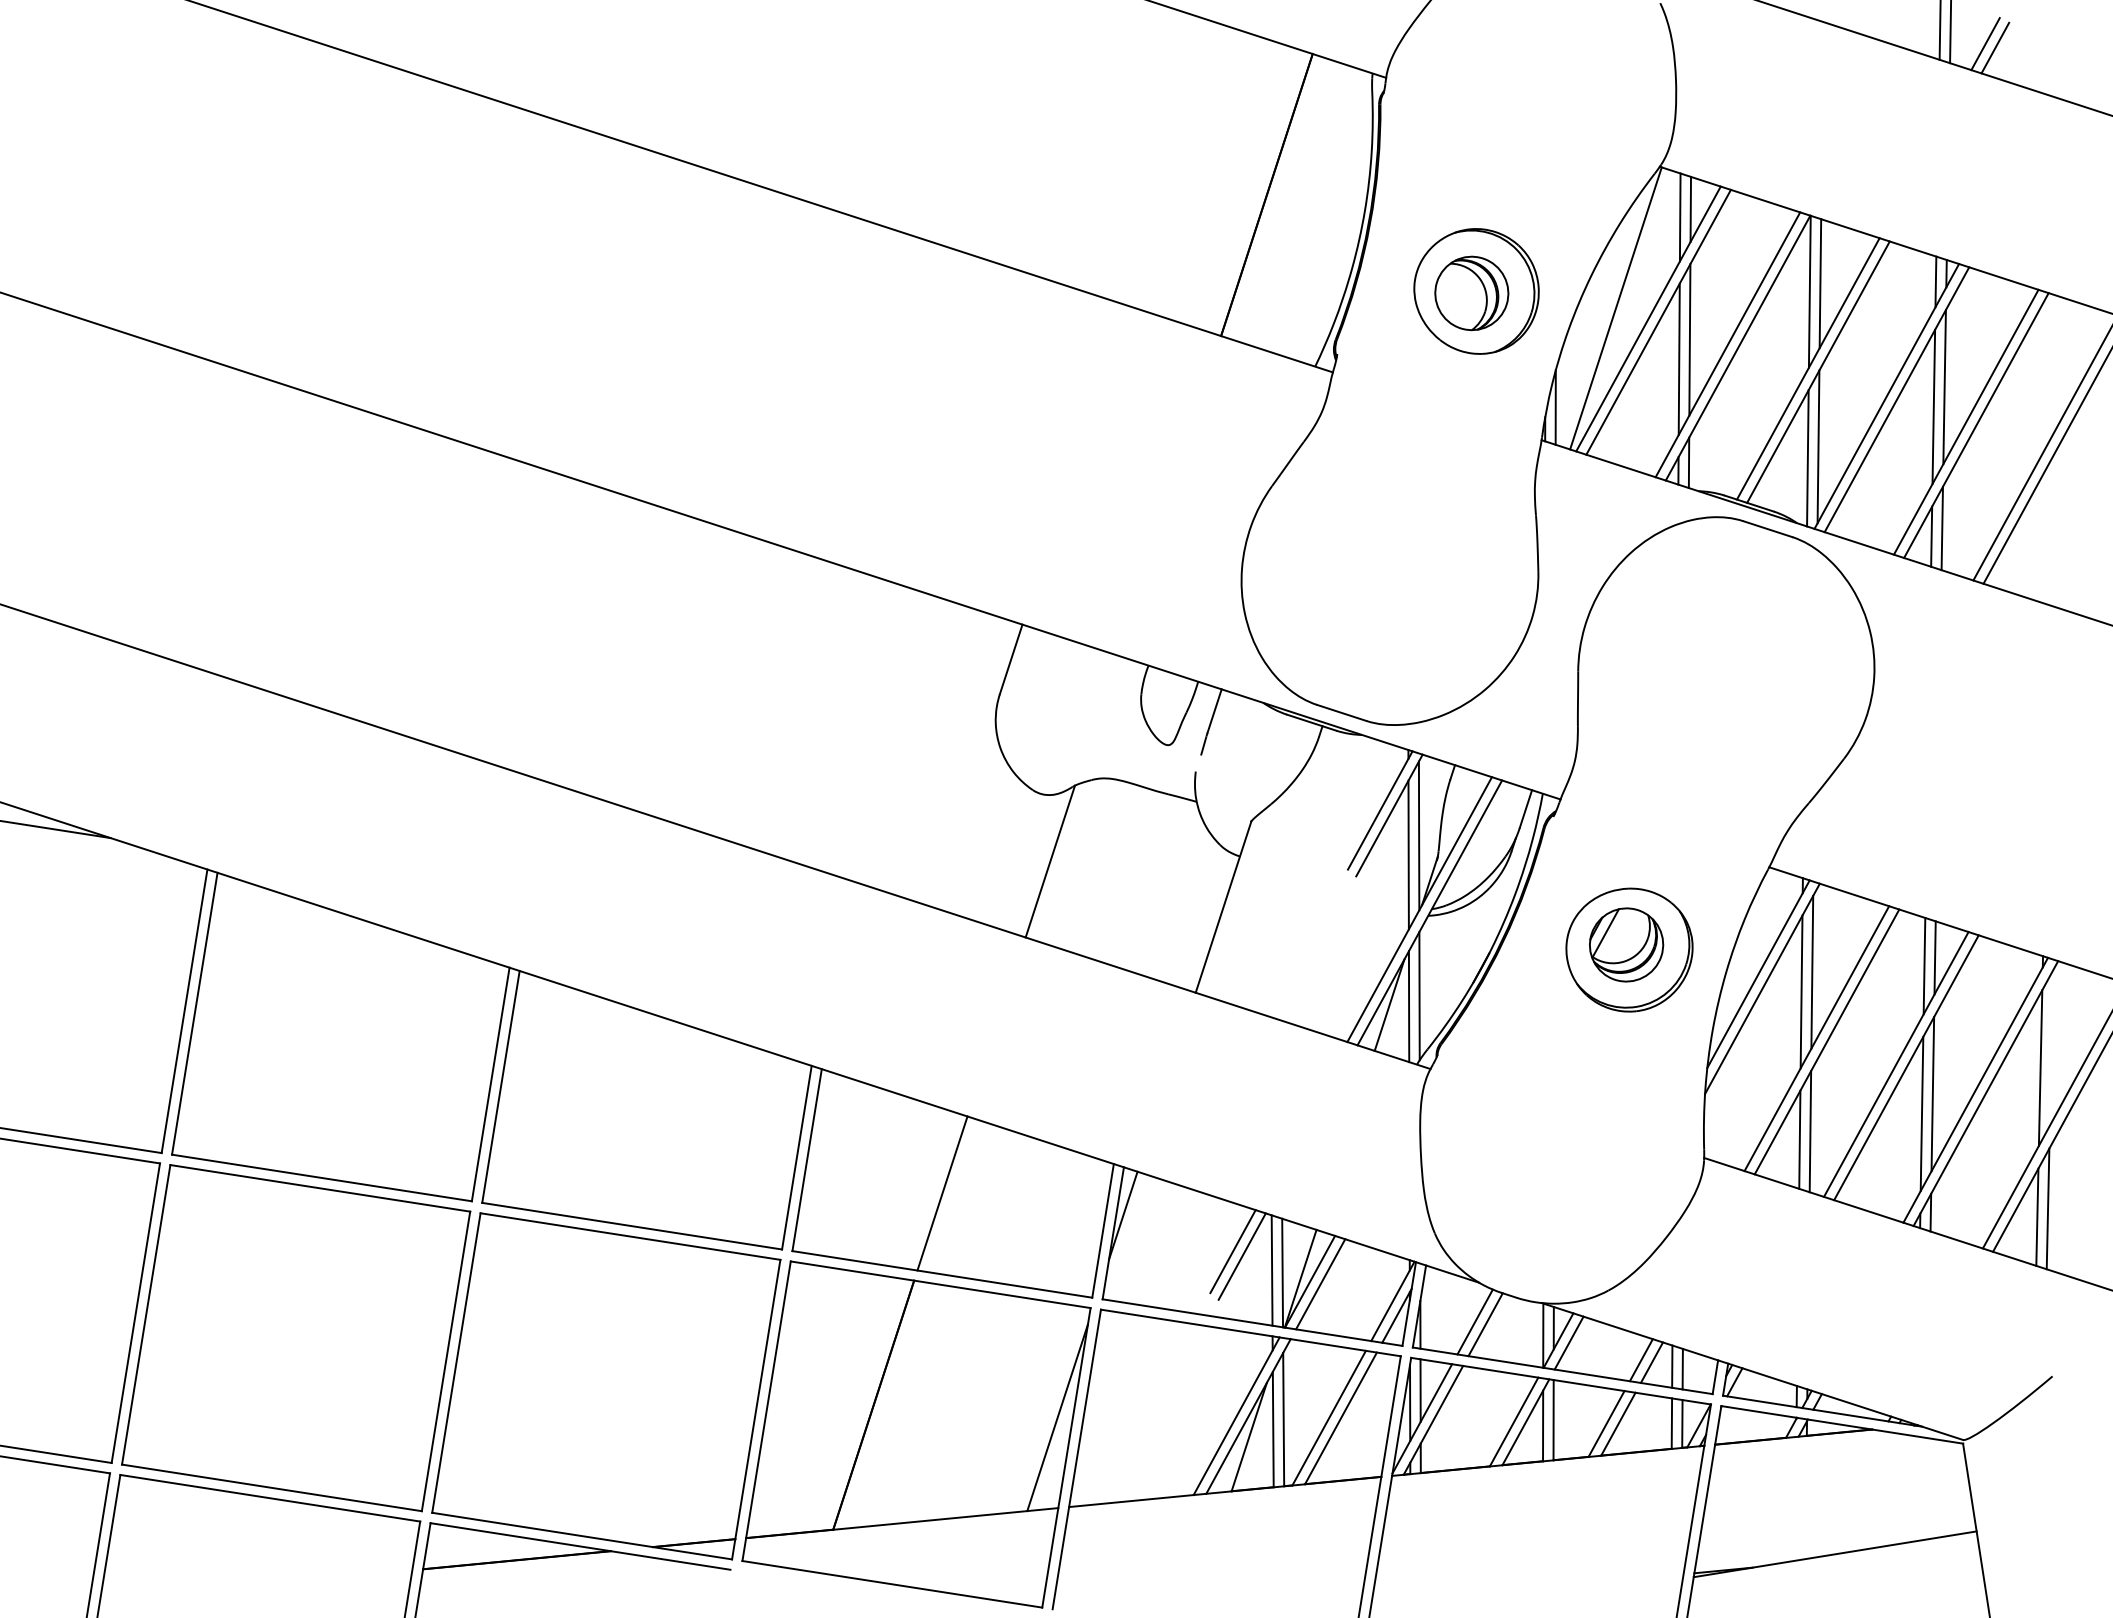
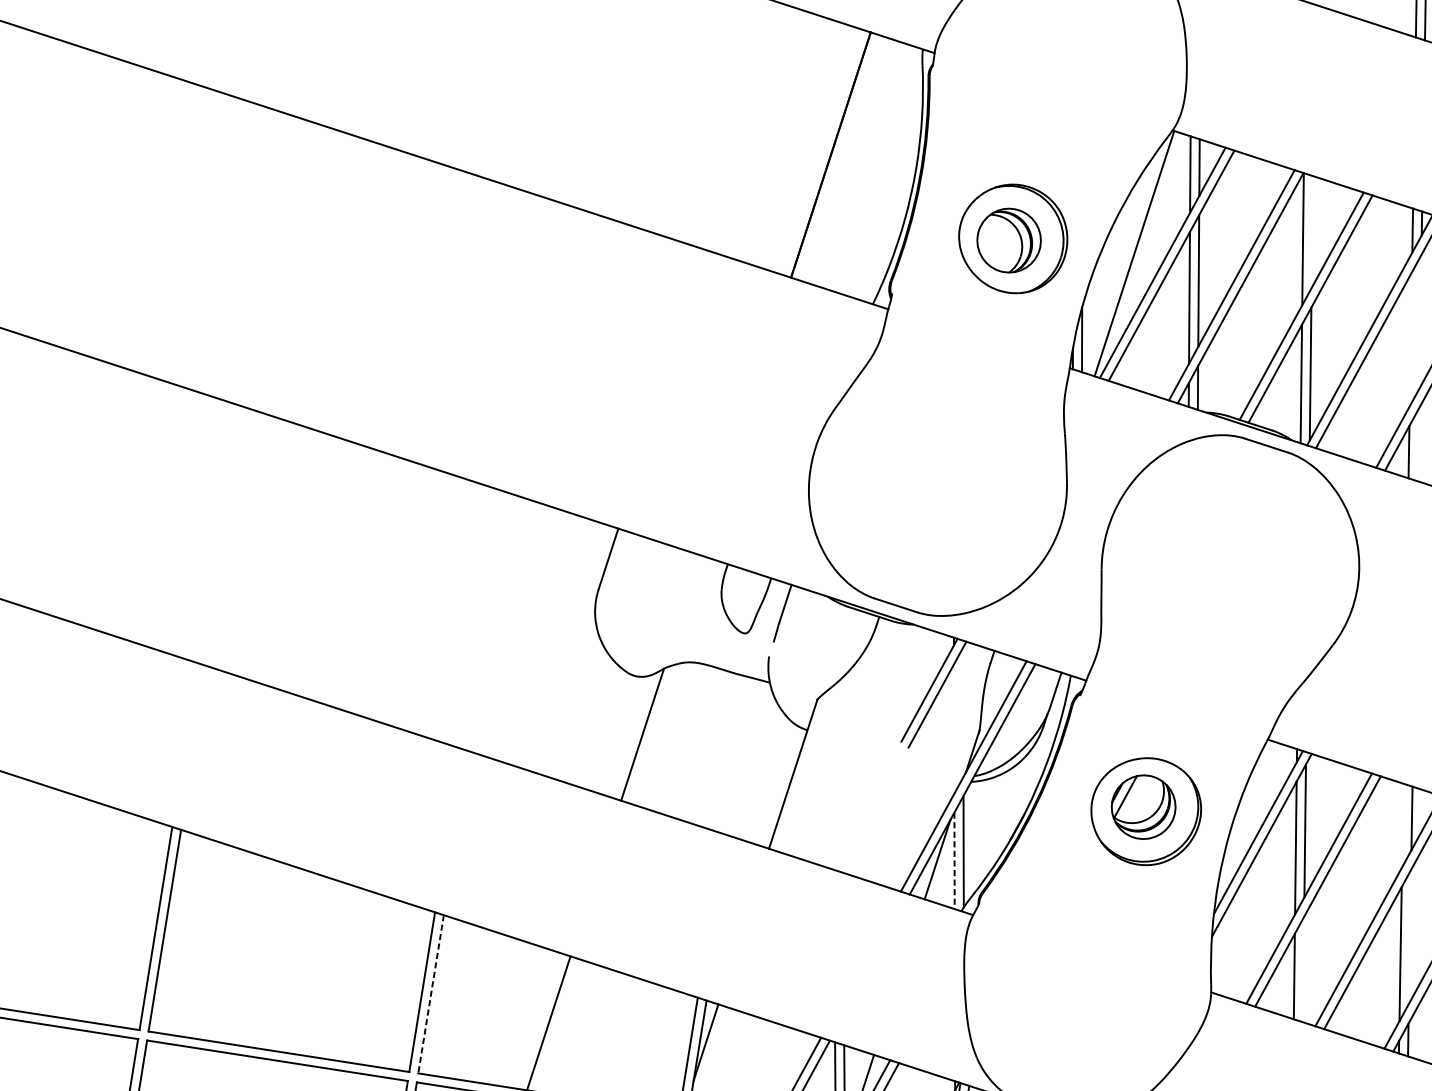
line: (1820, 283) -> (1312, 231), removed
line: (1944, 387) -> (1420, 322), removed
line: (1933, 406) -> (1410, 338), removed
line: (1941, 528) -> (1417, 445), removed
line: (1418, 835) -> (962, 712), removed
line: (1408, 854) -> (954, 728), removed
line: (1924, 965) -> (1402, 825), removed
line: (1409, 1007) -> (954, 861), solid -> dashed
line: (1932, 1094) -> (1409, 937), removed
line: (1810, 1131) -> (1303, 969), removed
line: (807, 1160) -> (431, 994), solid -> dashed

